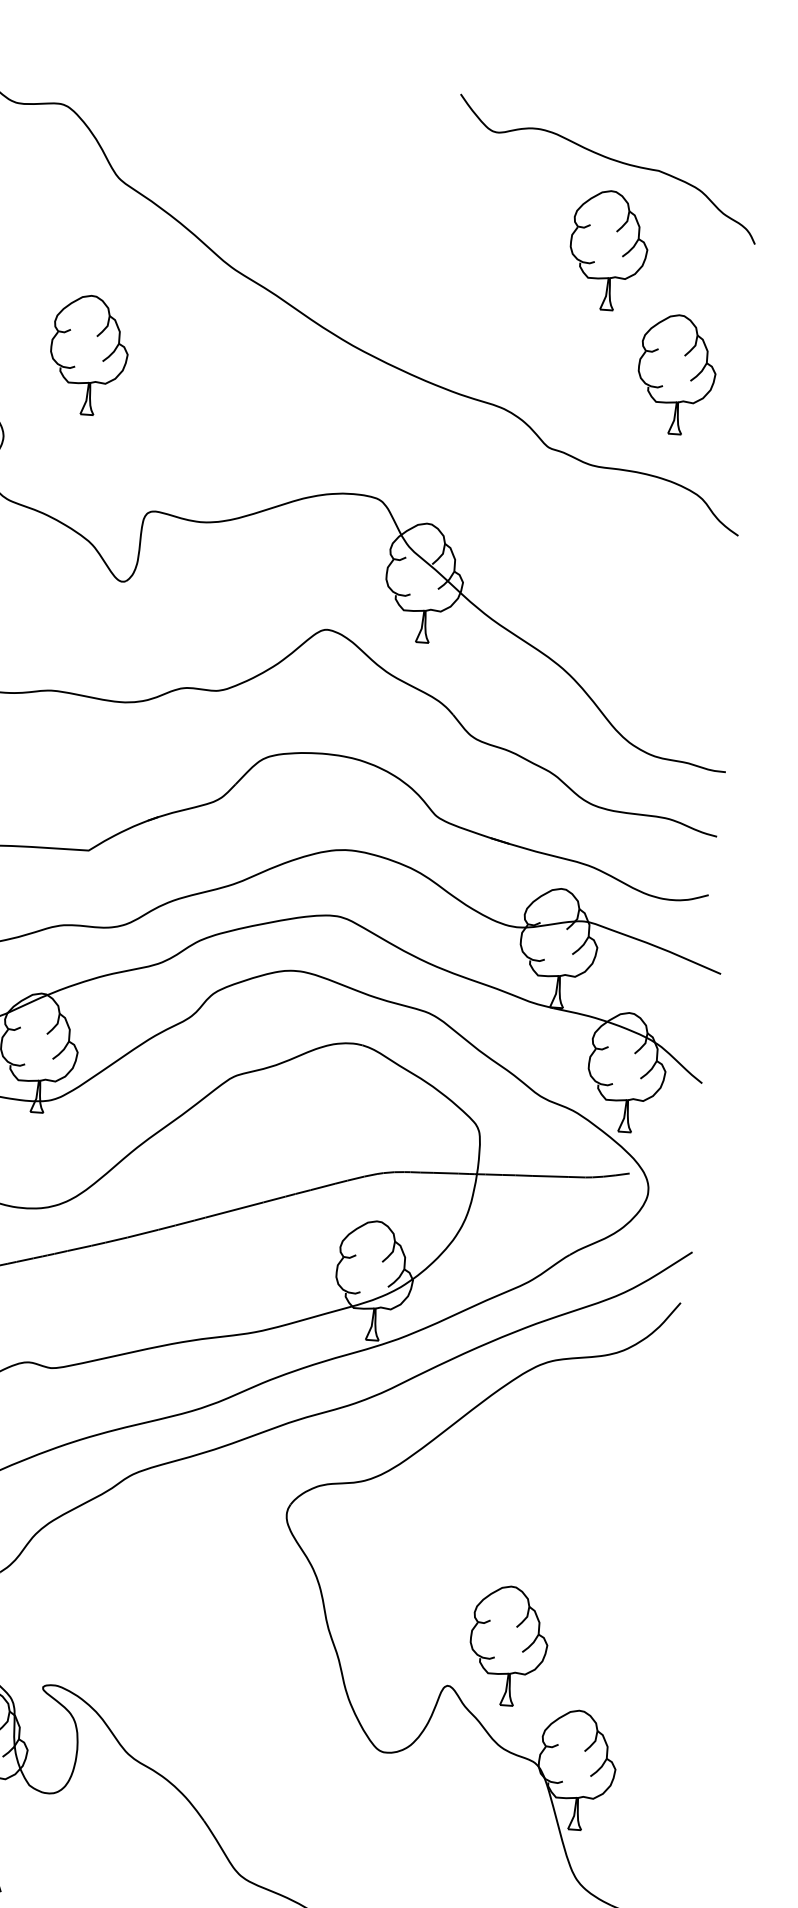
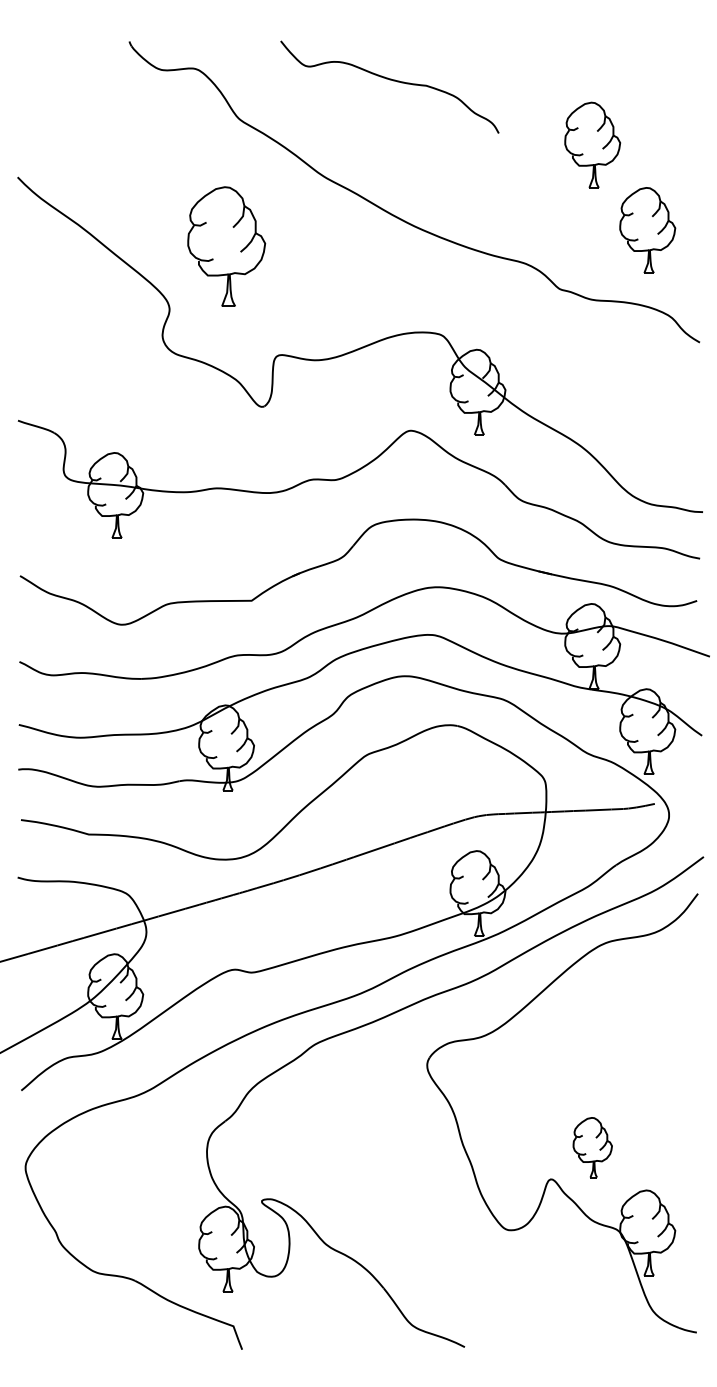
curve: (608, 159) -> (389, 80), moved
part: (89, 354) -> (226, 246), size x1.4
part: (508, 1645) -> (592, 1147), size x0.7

